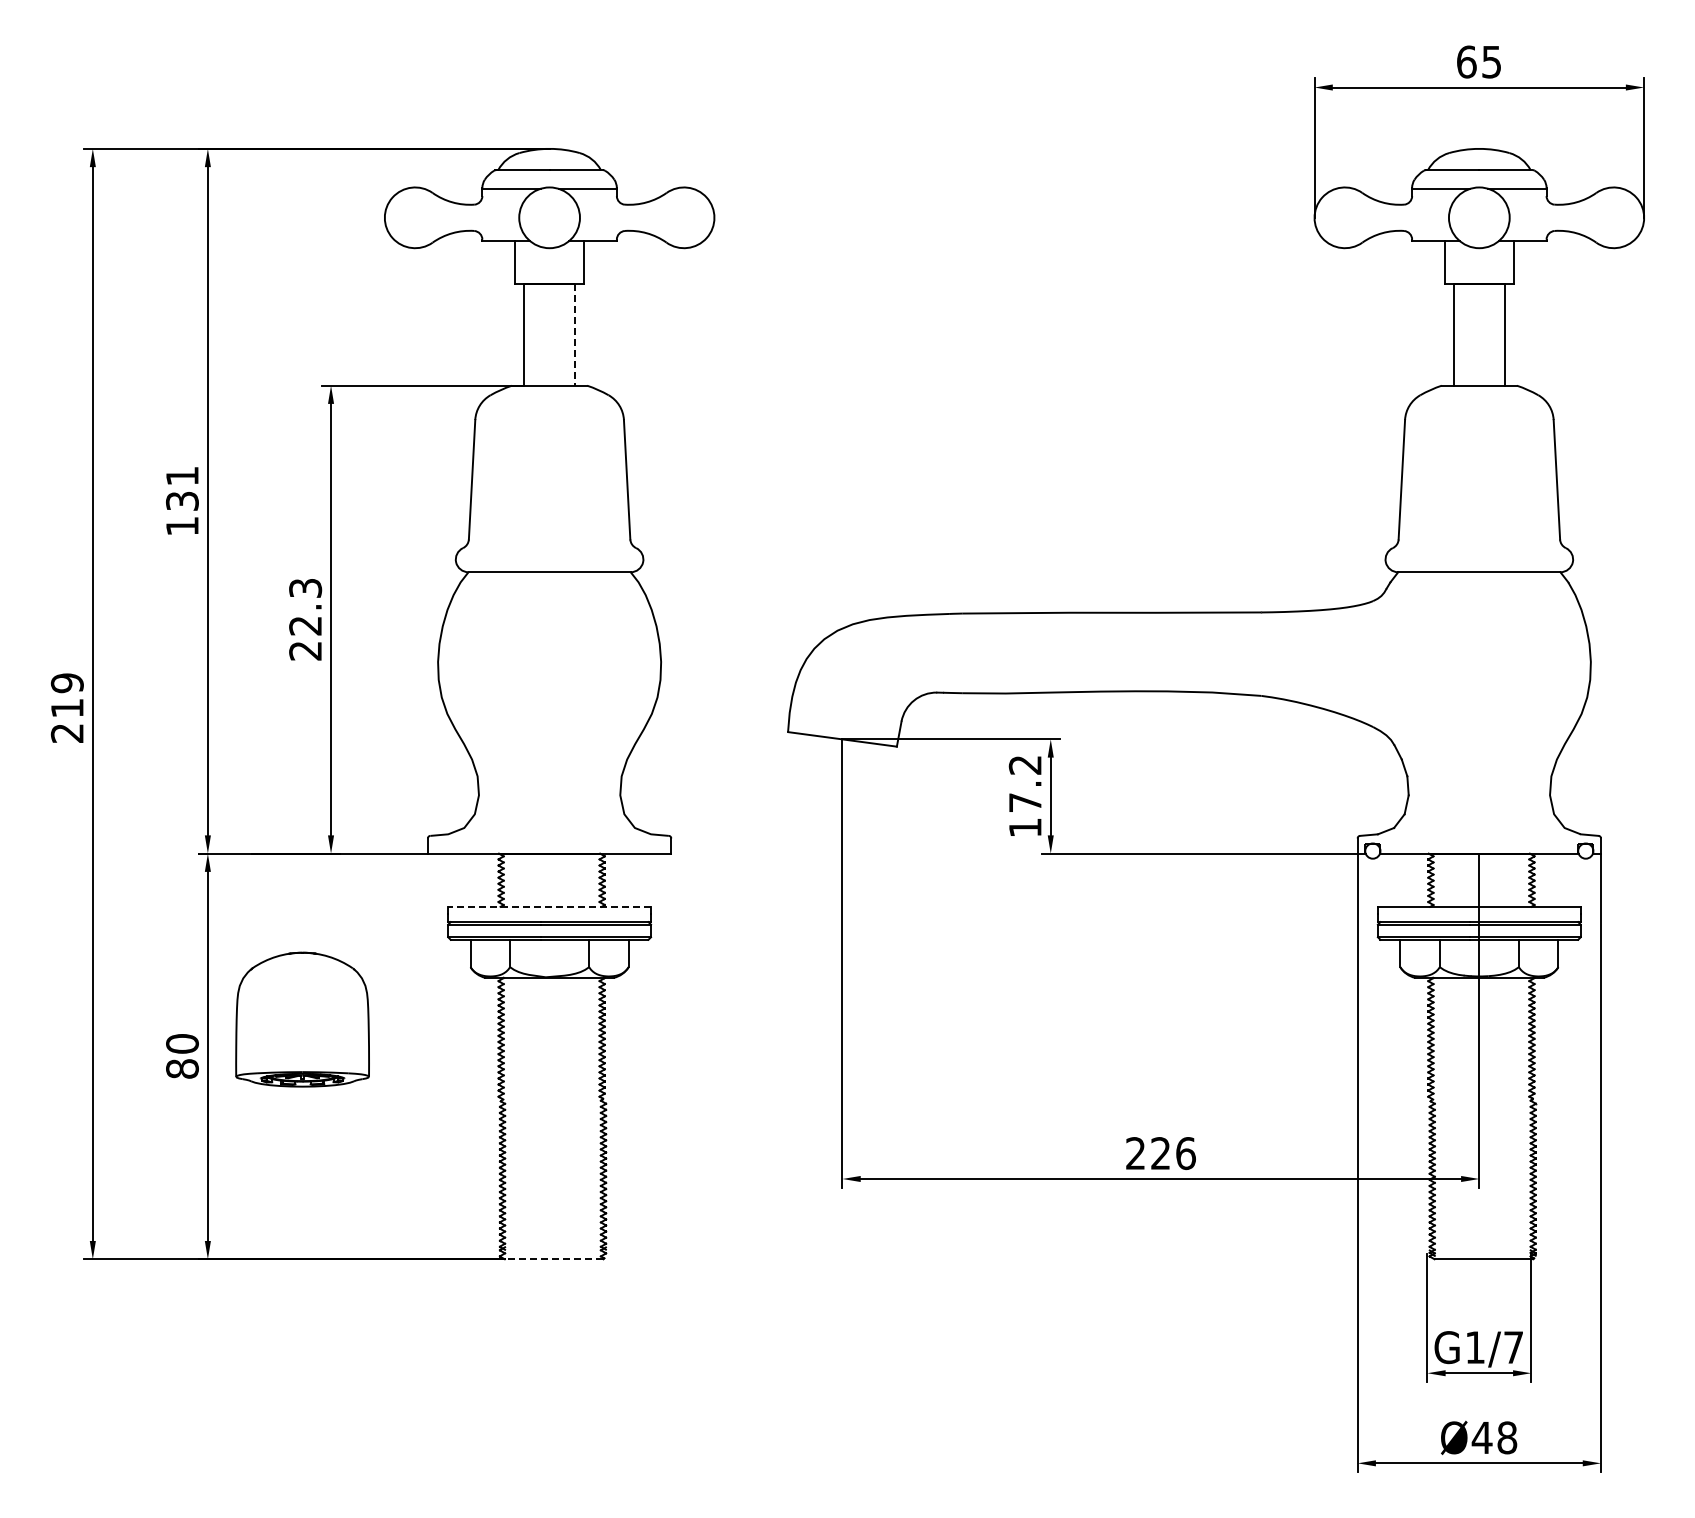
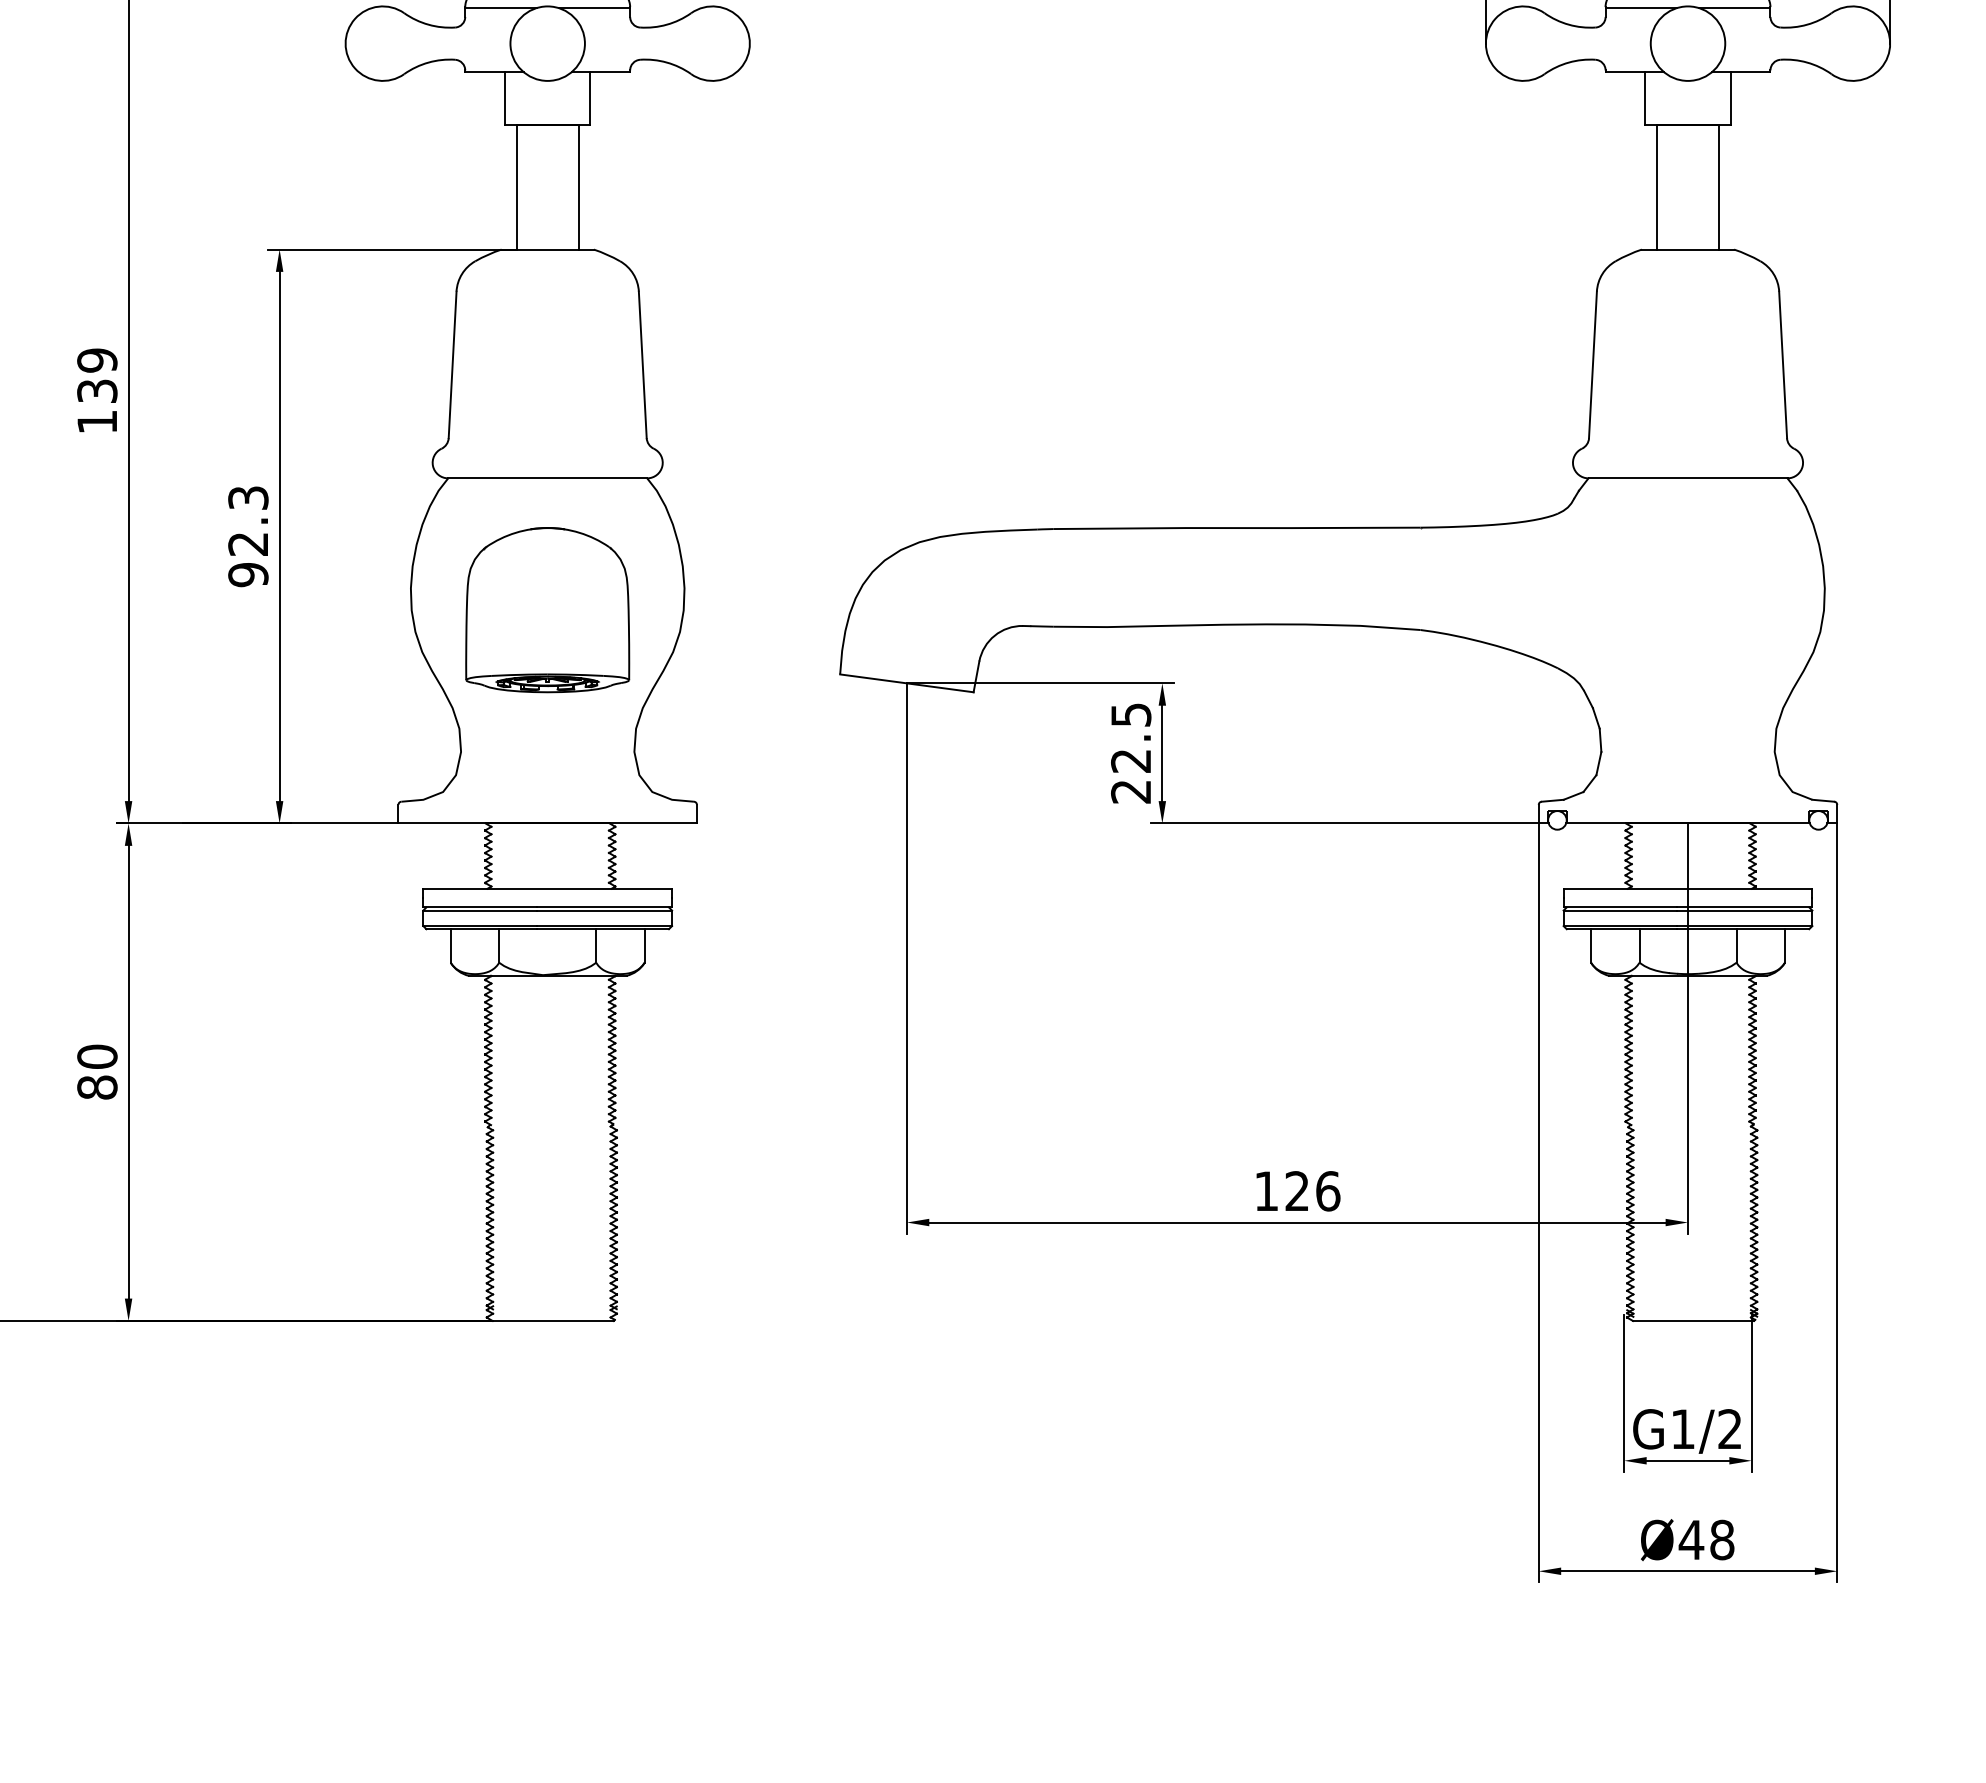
line: (574, 334) -> (578, 186), dashed -> solid
text: (182, 476) -> (97, 360), 131 -> 139
text: (305, 650) -> (248, 574), 22.3 -> 92.3
text: (1024, 796) -> (1130, 753), 17.2 -> 22.5
line: (549, 906) -> (547, 888), dashed -> solid
part: (302, 1019) -> (547, 609), moved
text: (1135, 1153) -> (1266, 1191), 226 -> 126
line: (553, 1259) -> (552, 1321), dashed -> solid
text: (1513, 1347) -> (1729, 1429), G1/7 -> G1/2

